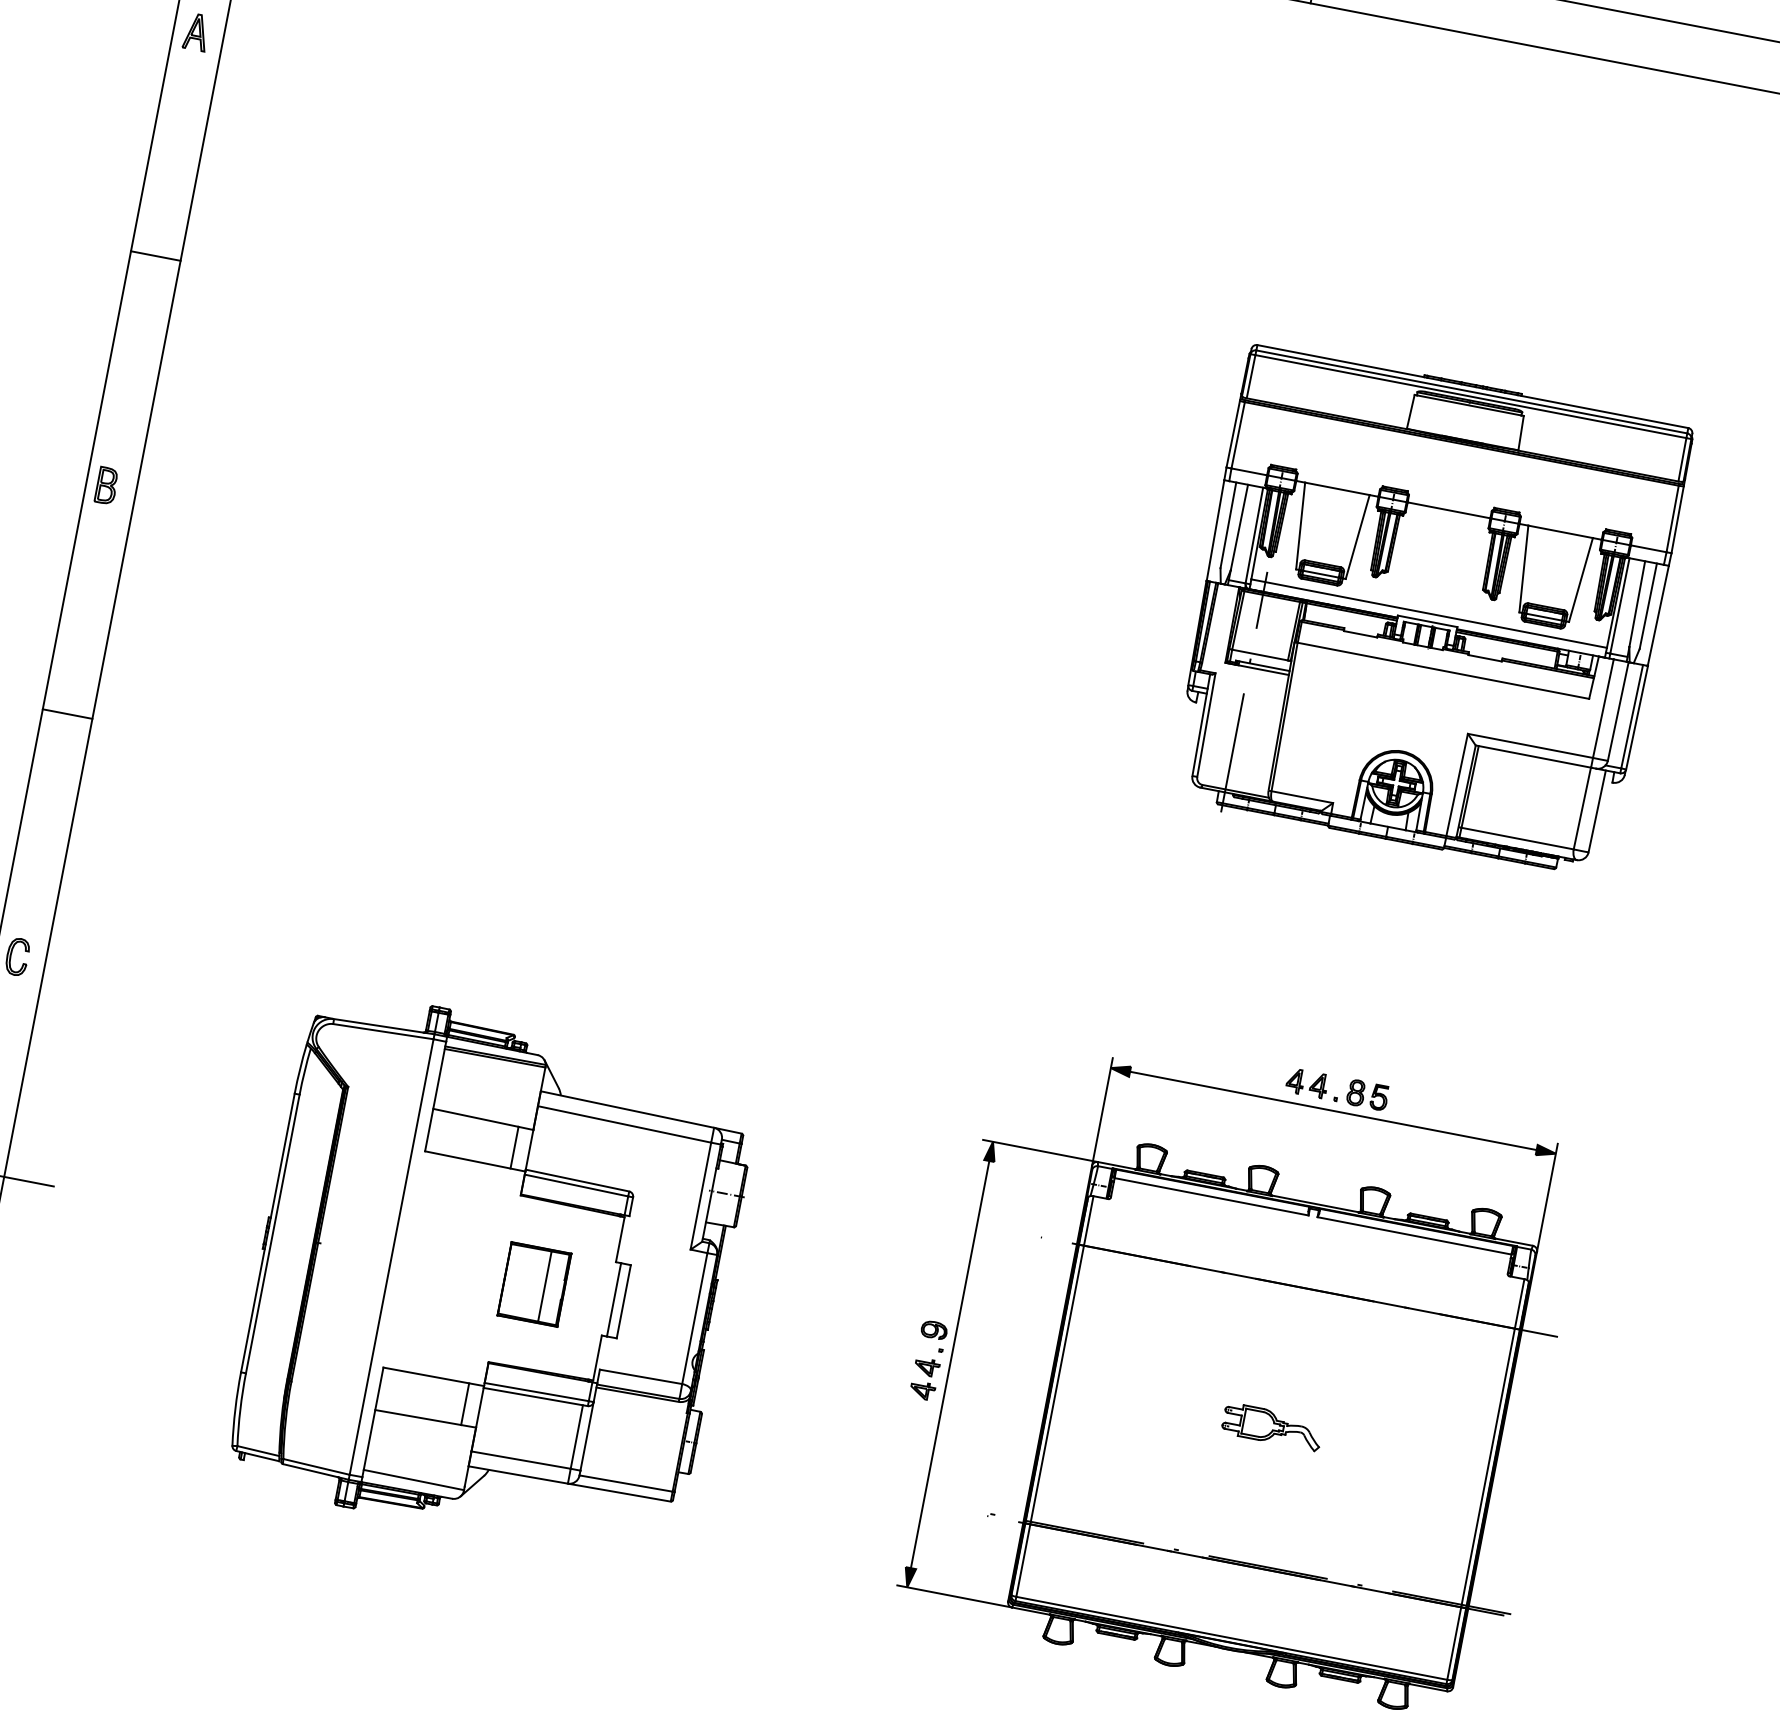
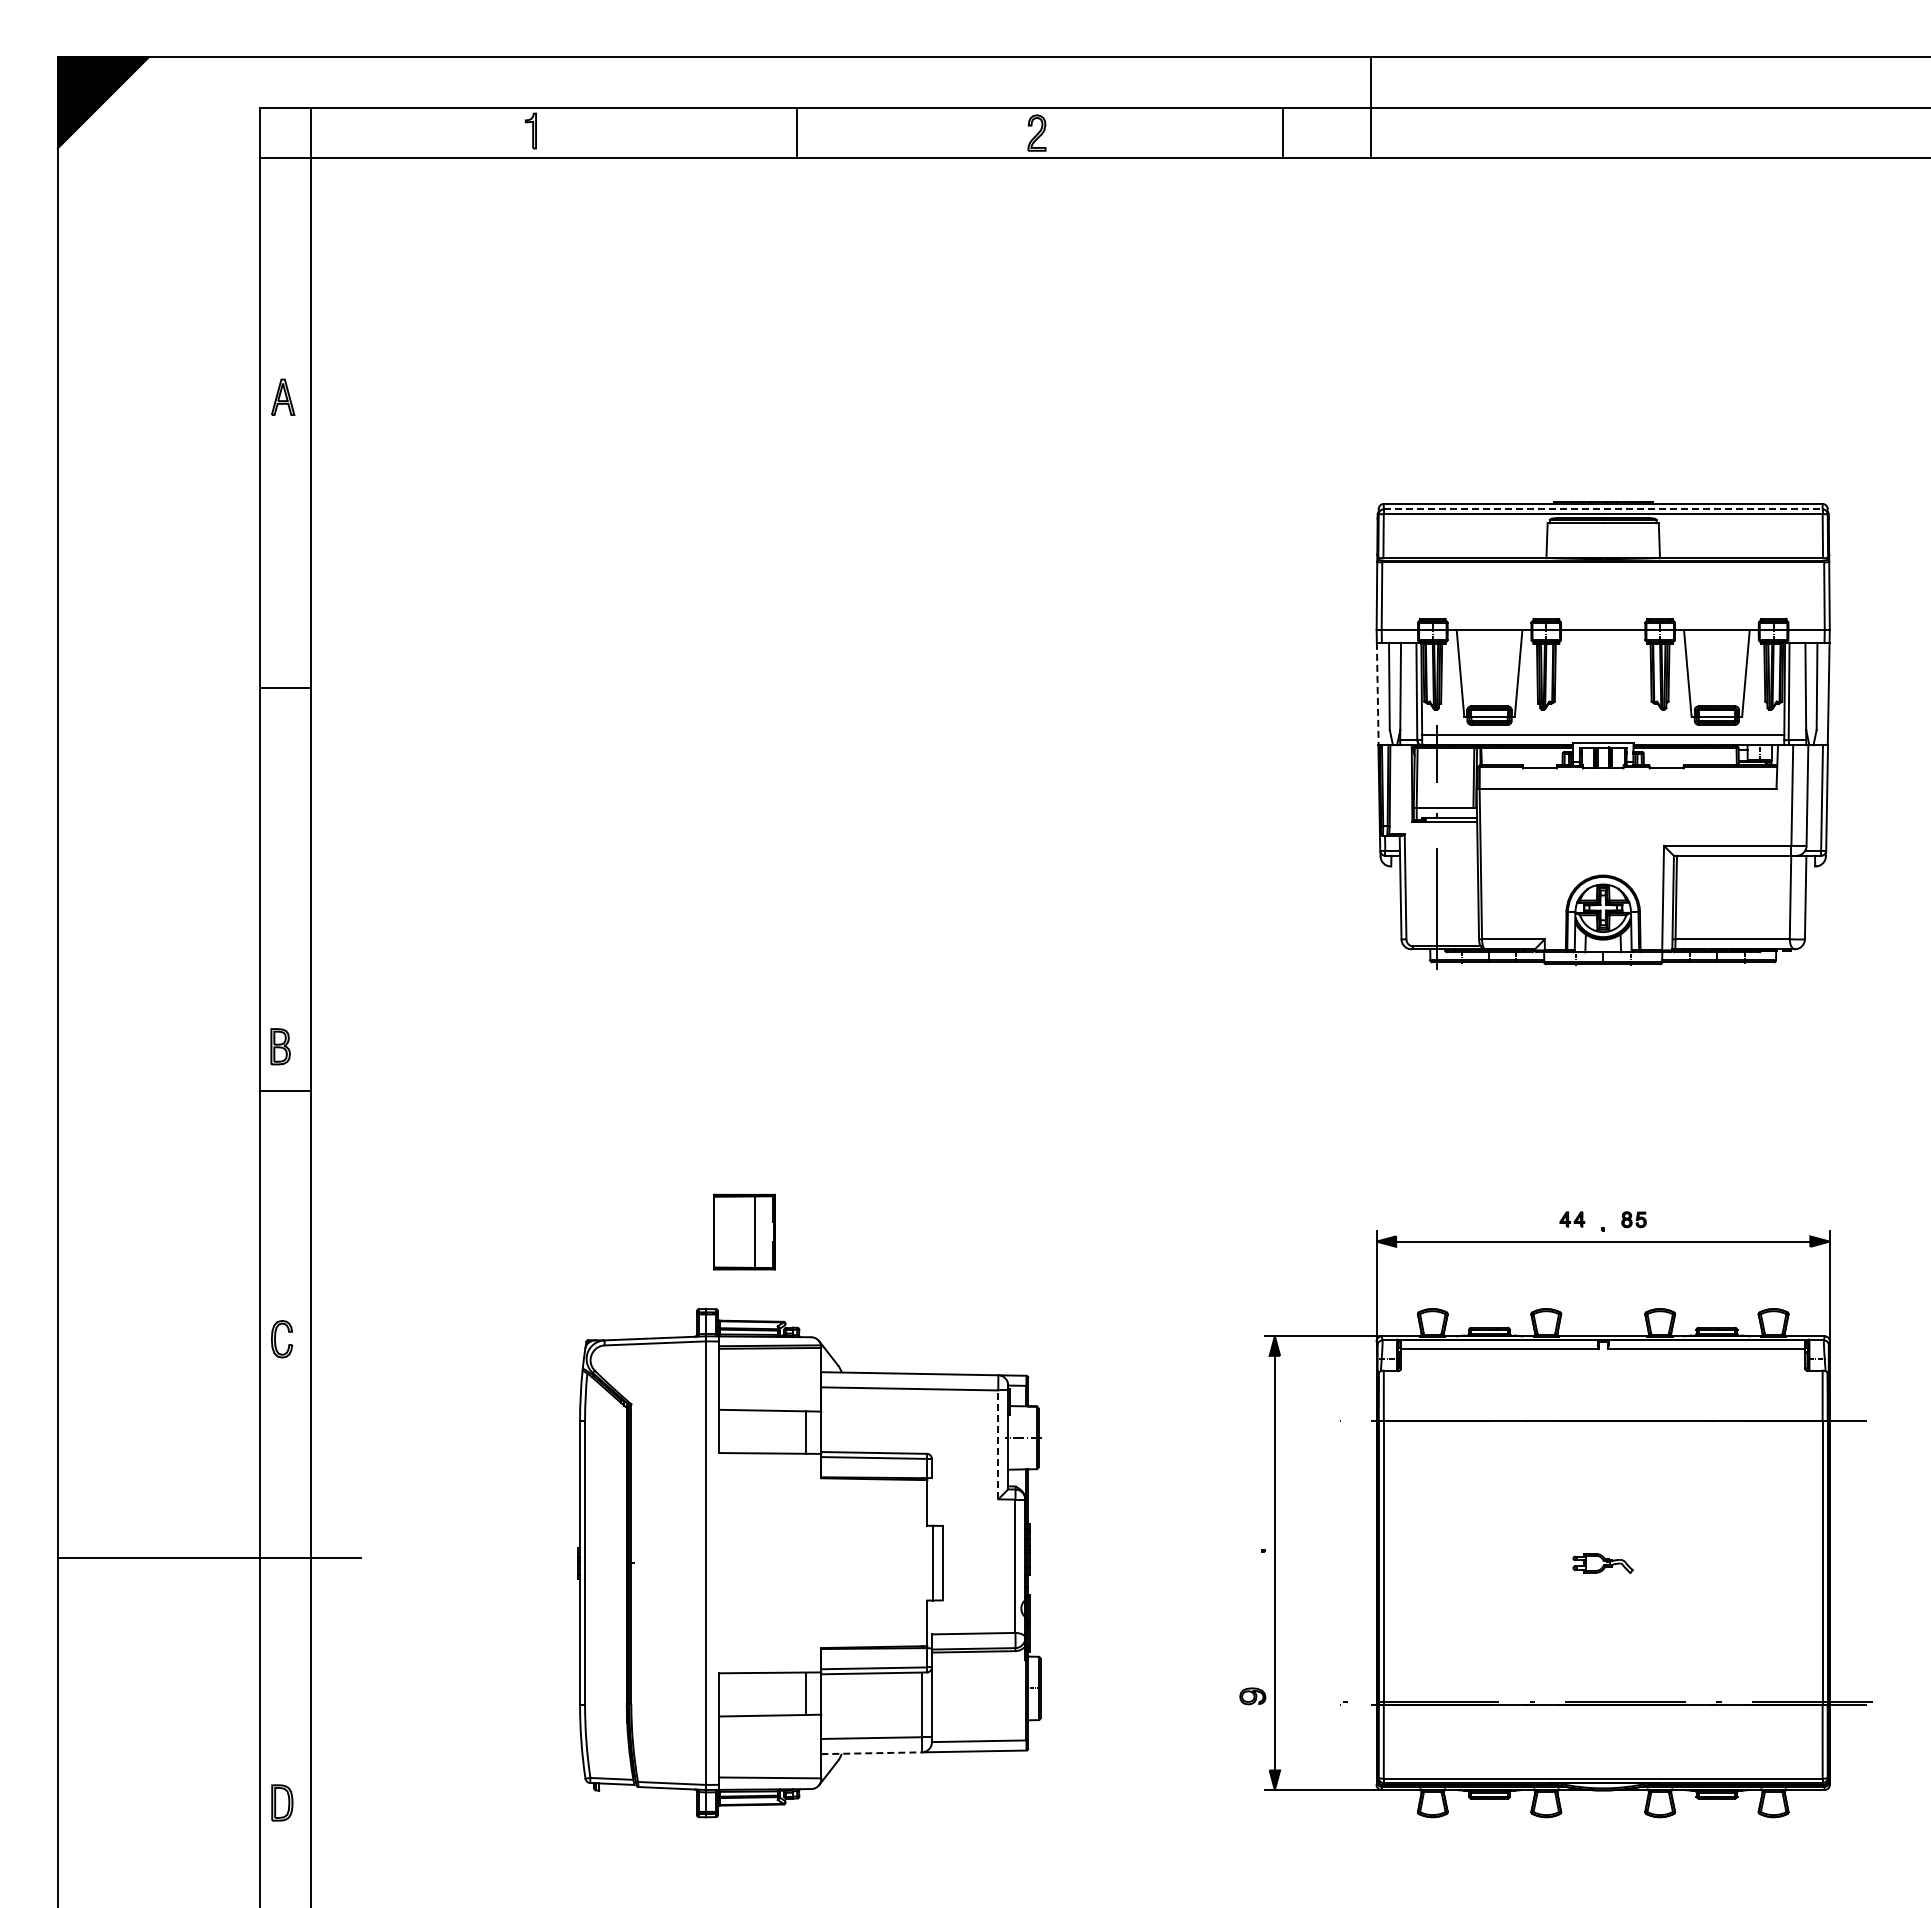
line: (156, 255) -> (285, 687), moved
line: (1472, 392) -> (1603, 509), solid -> dashed
part: (106, 485) -> (280, 1046), moved
line: (1215, 530) -> (1377, 694), solid -> dashed
part: (1307, 1083) -> (1572, 1219), size x0.6
part: (1367, 1094) -> (1633, 1219), size x0.6
line: (701, 1195) -> (998, 1444), solid -> dashed
part: (534, 1283) -> (744, 1231), moved
part: (933, 1330) -> (1252, 1696), moved
part: (924, 1378) -> (1252, 1581), removed
part: (1271, 1426) -> (1602, 1563), size x0.6
line: (519, 1475) -> (872, 1753), solid -> dashed

